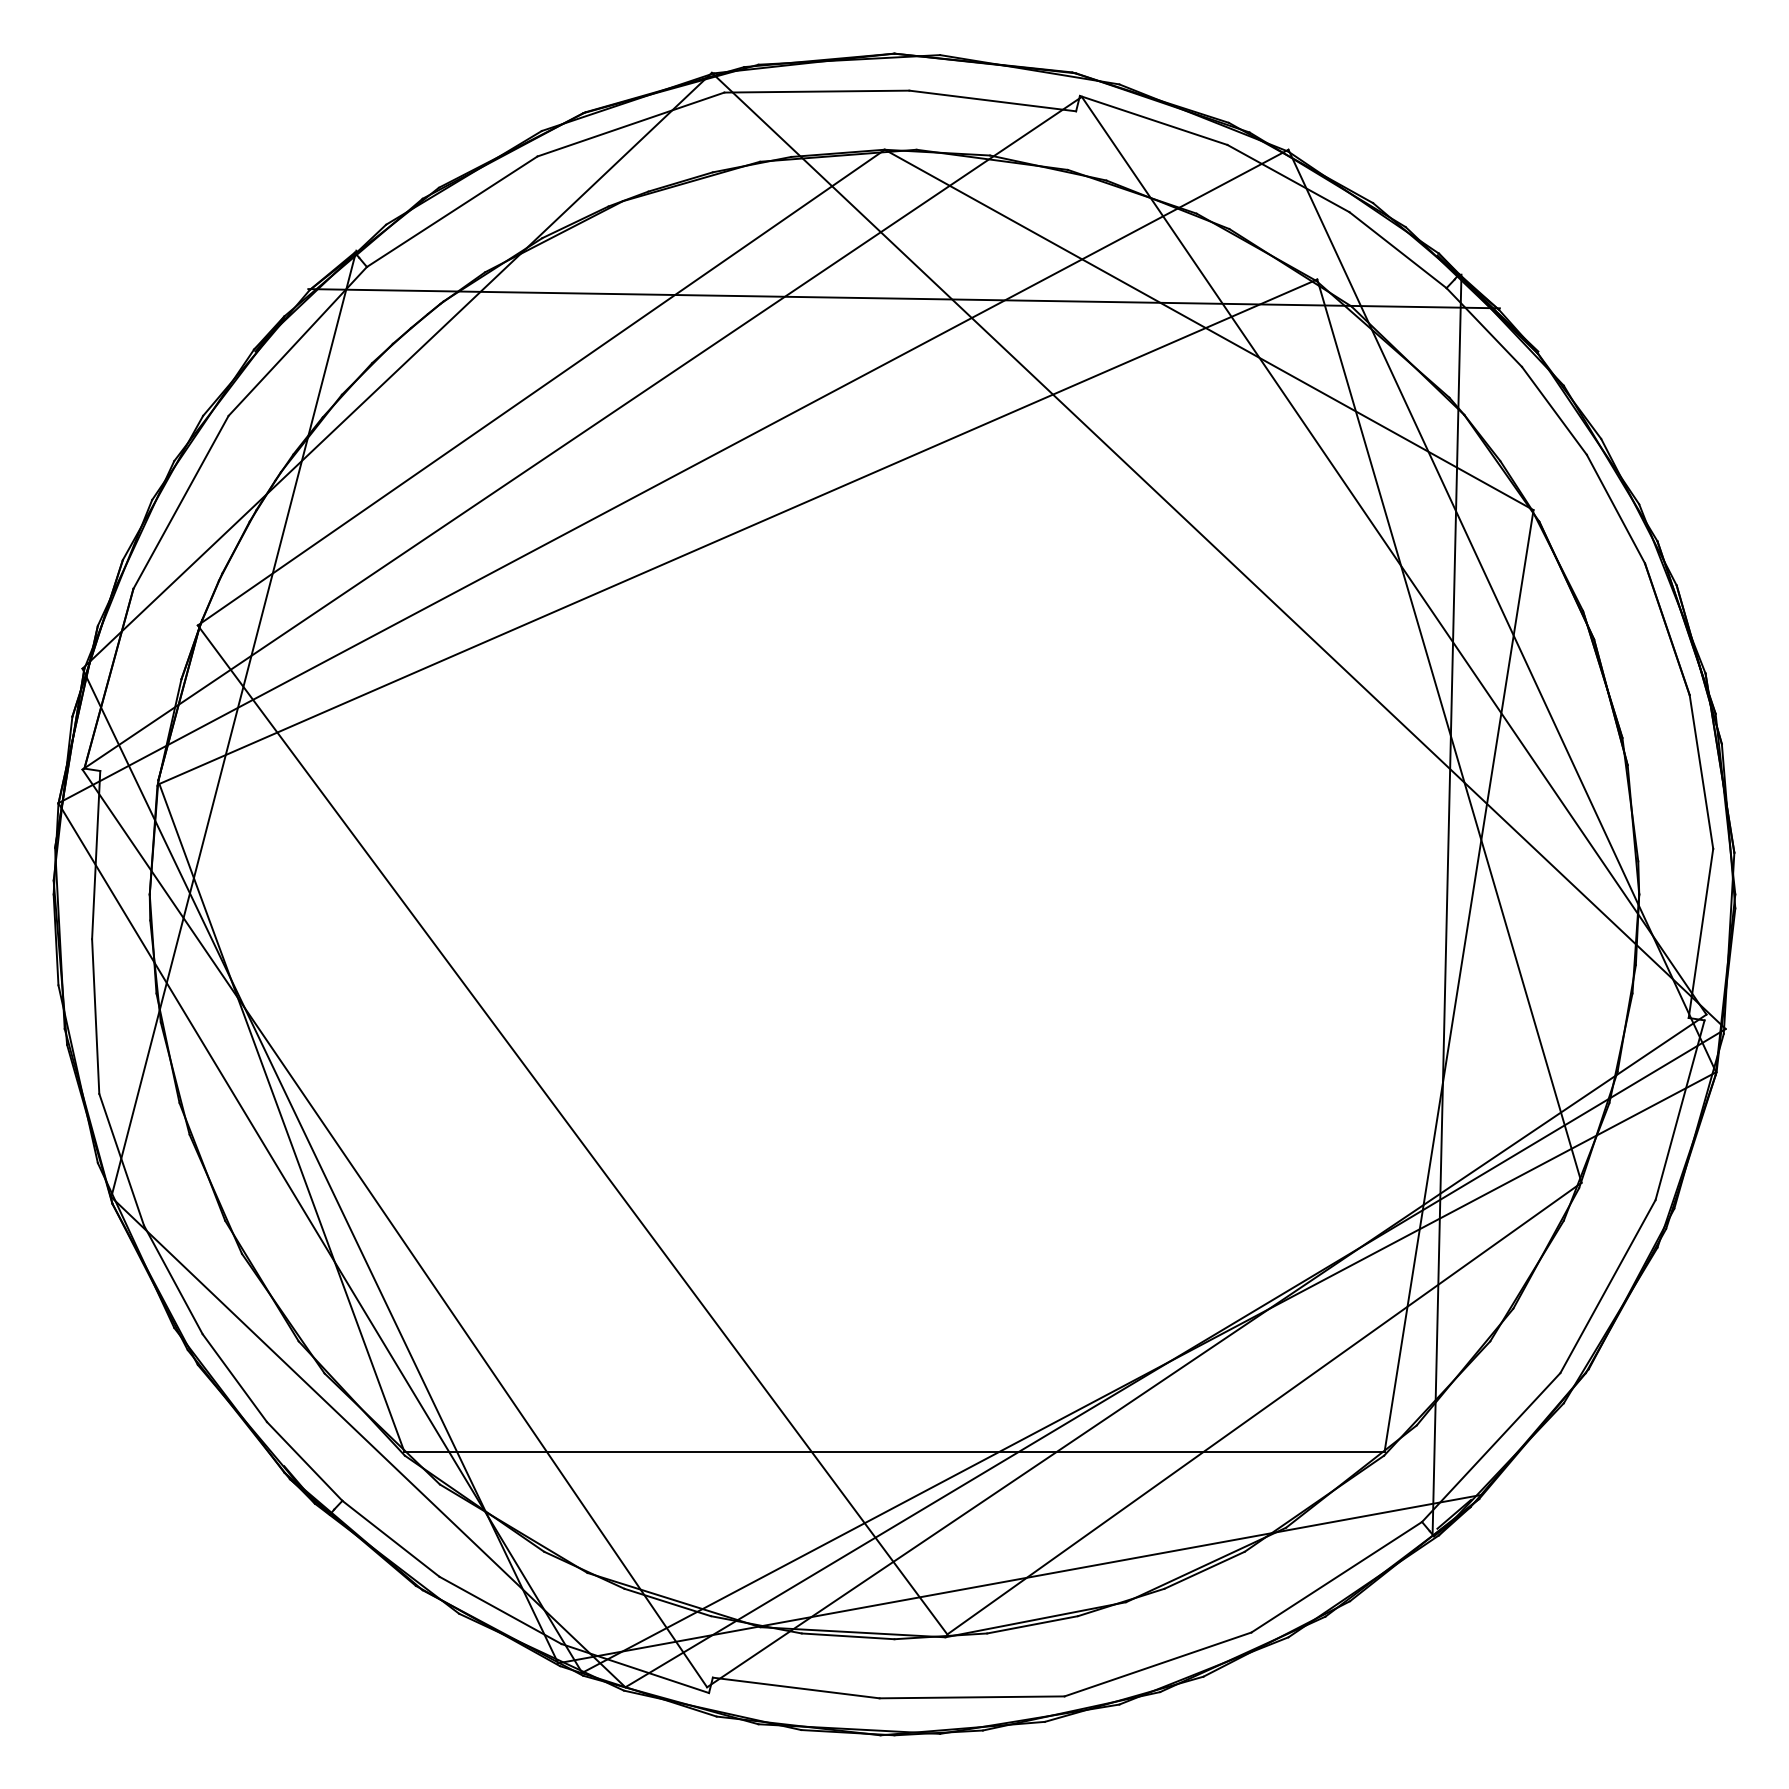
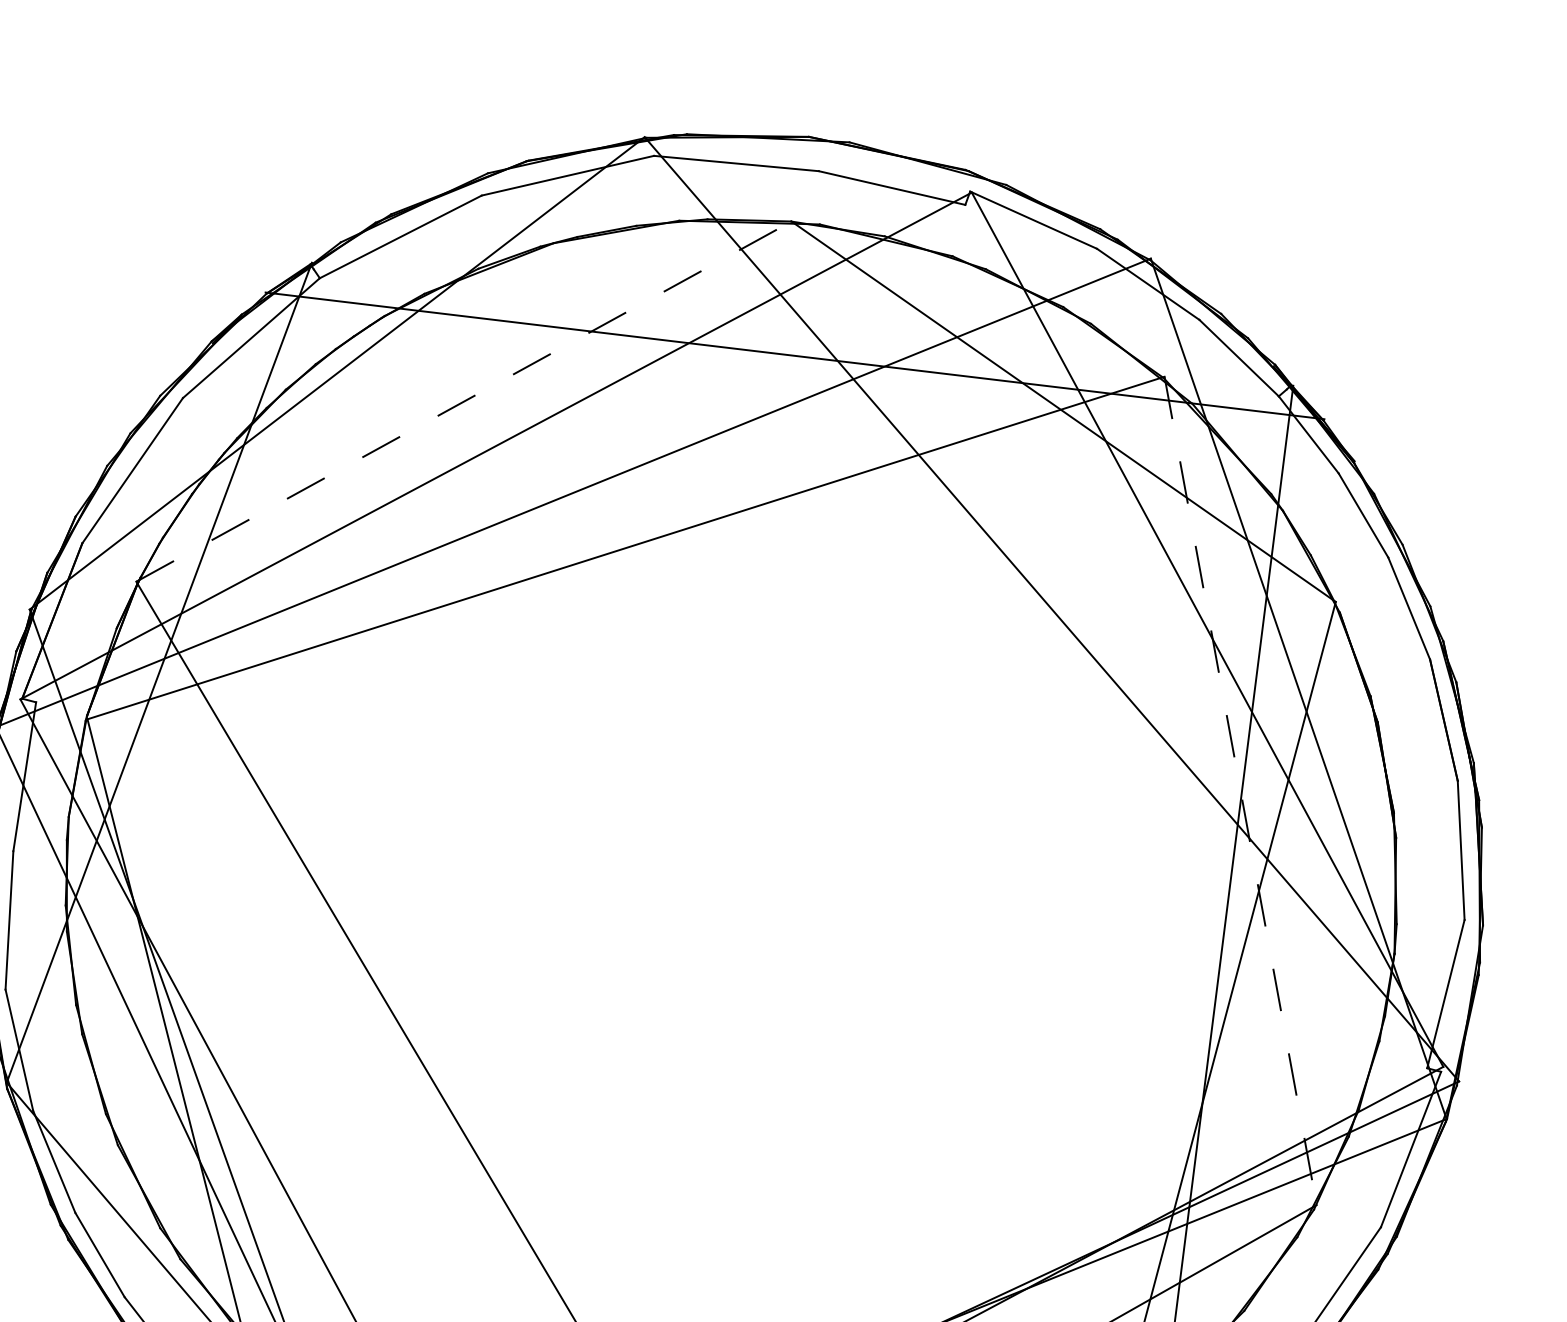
line: (541, 387) -> (464, 401), solid -> dashed
line: (1449, 731) -> (1240, 791), solid -> dashed

